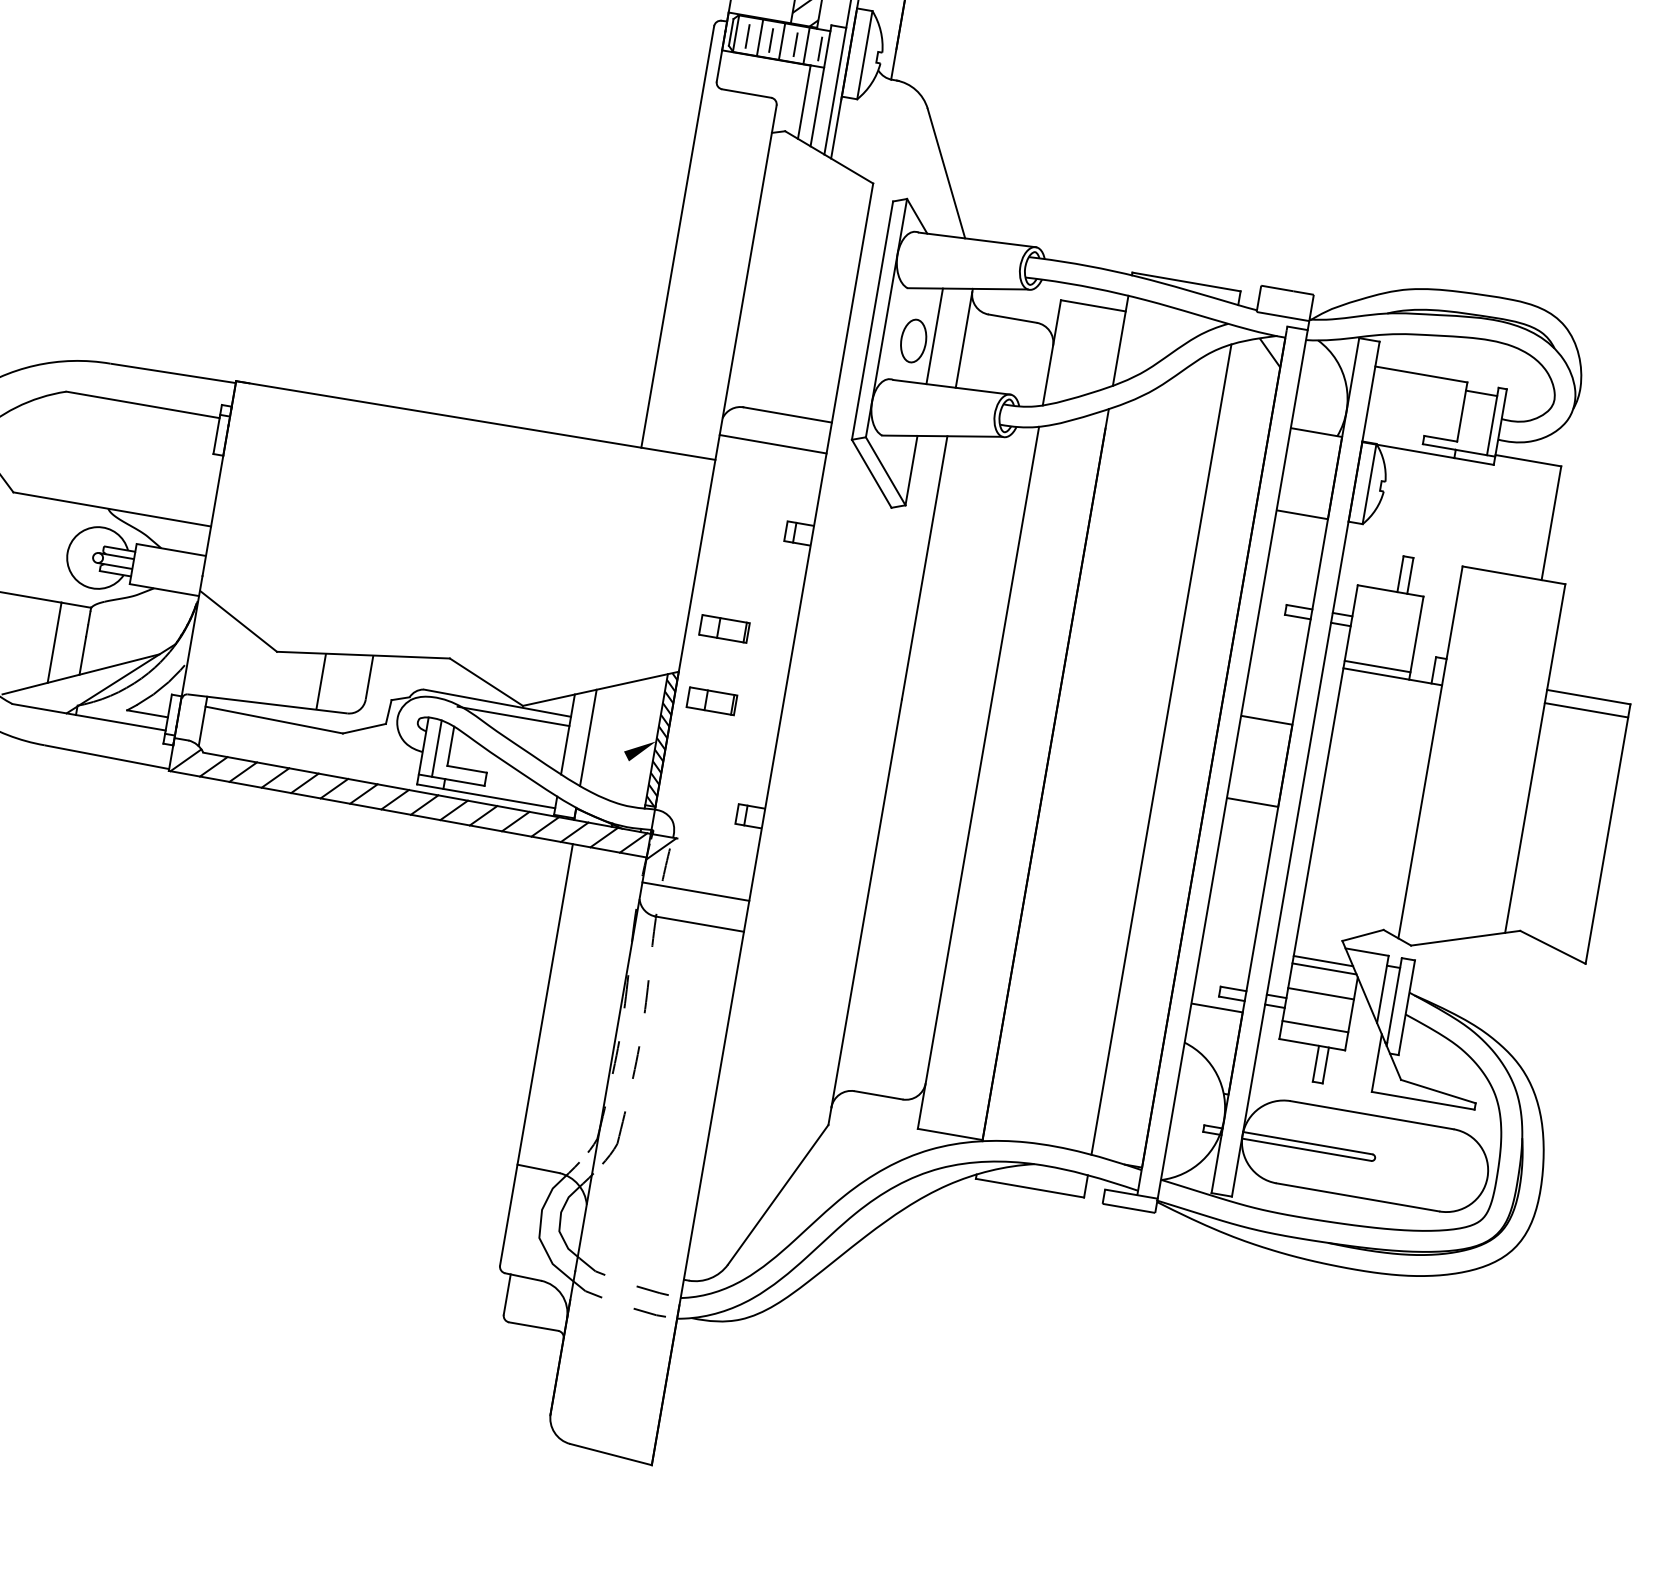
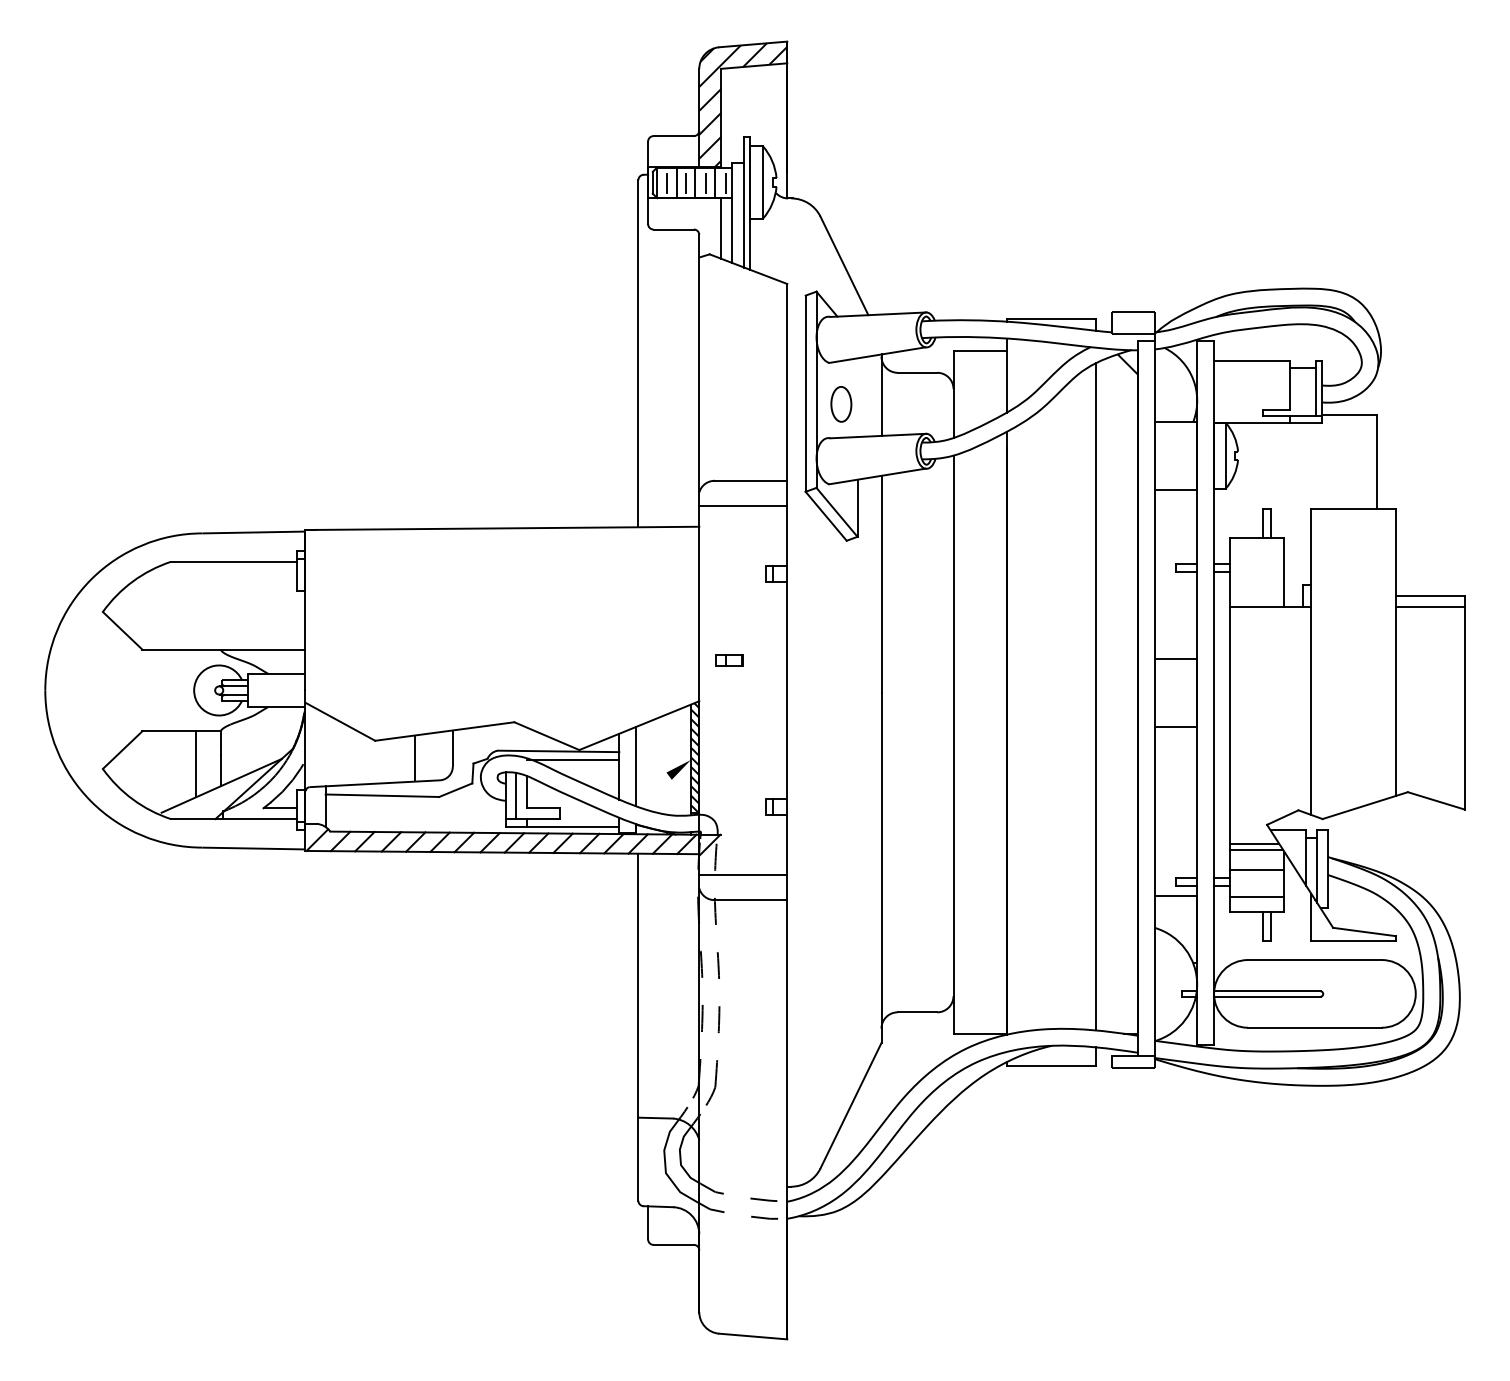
line: (934, 336) -> (857, 397), removed
part: (724, 628) -> (729, 660), size x0.7
line: (1377, 666) -> (1257, 600), removed
part: (711, 700) -> (729, 719), removed

